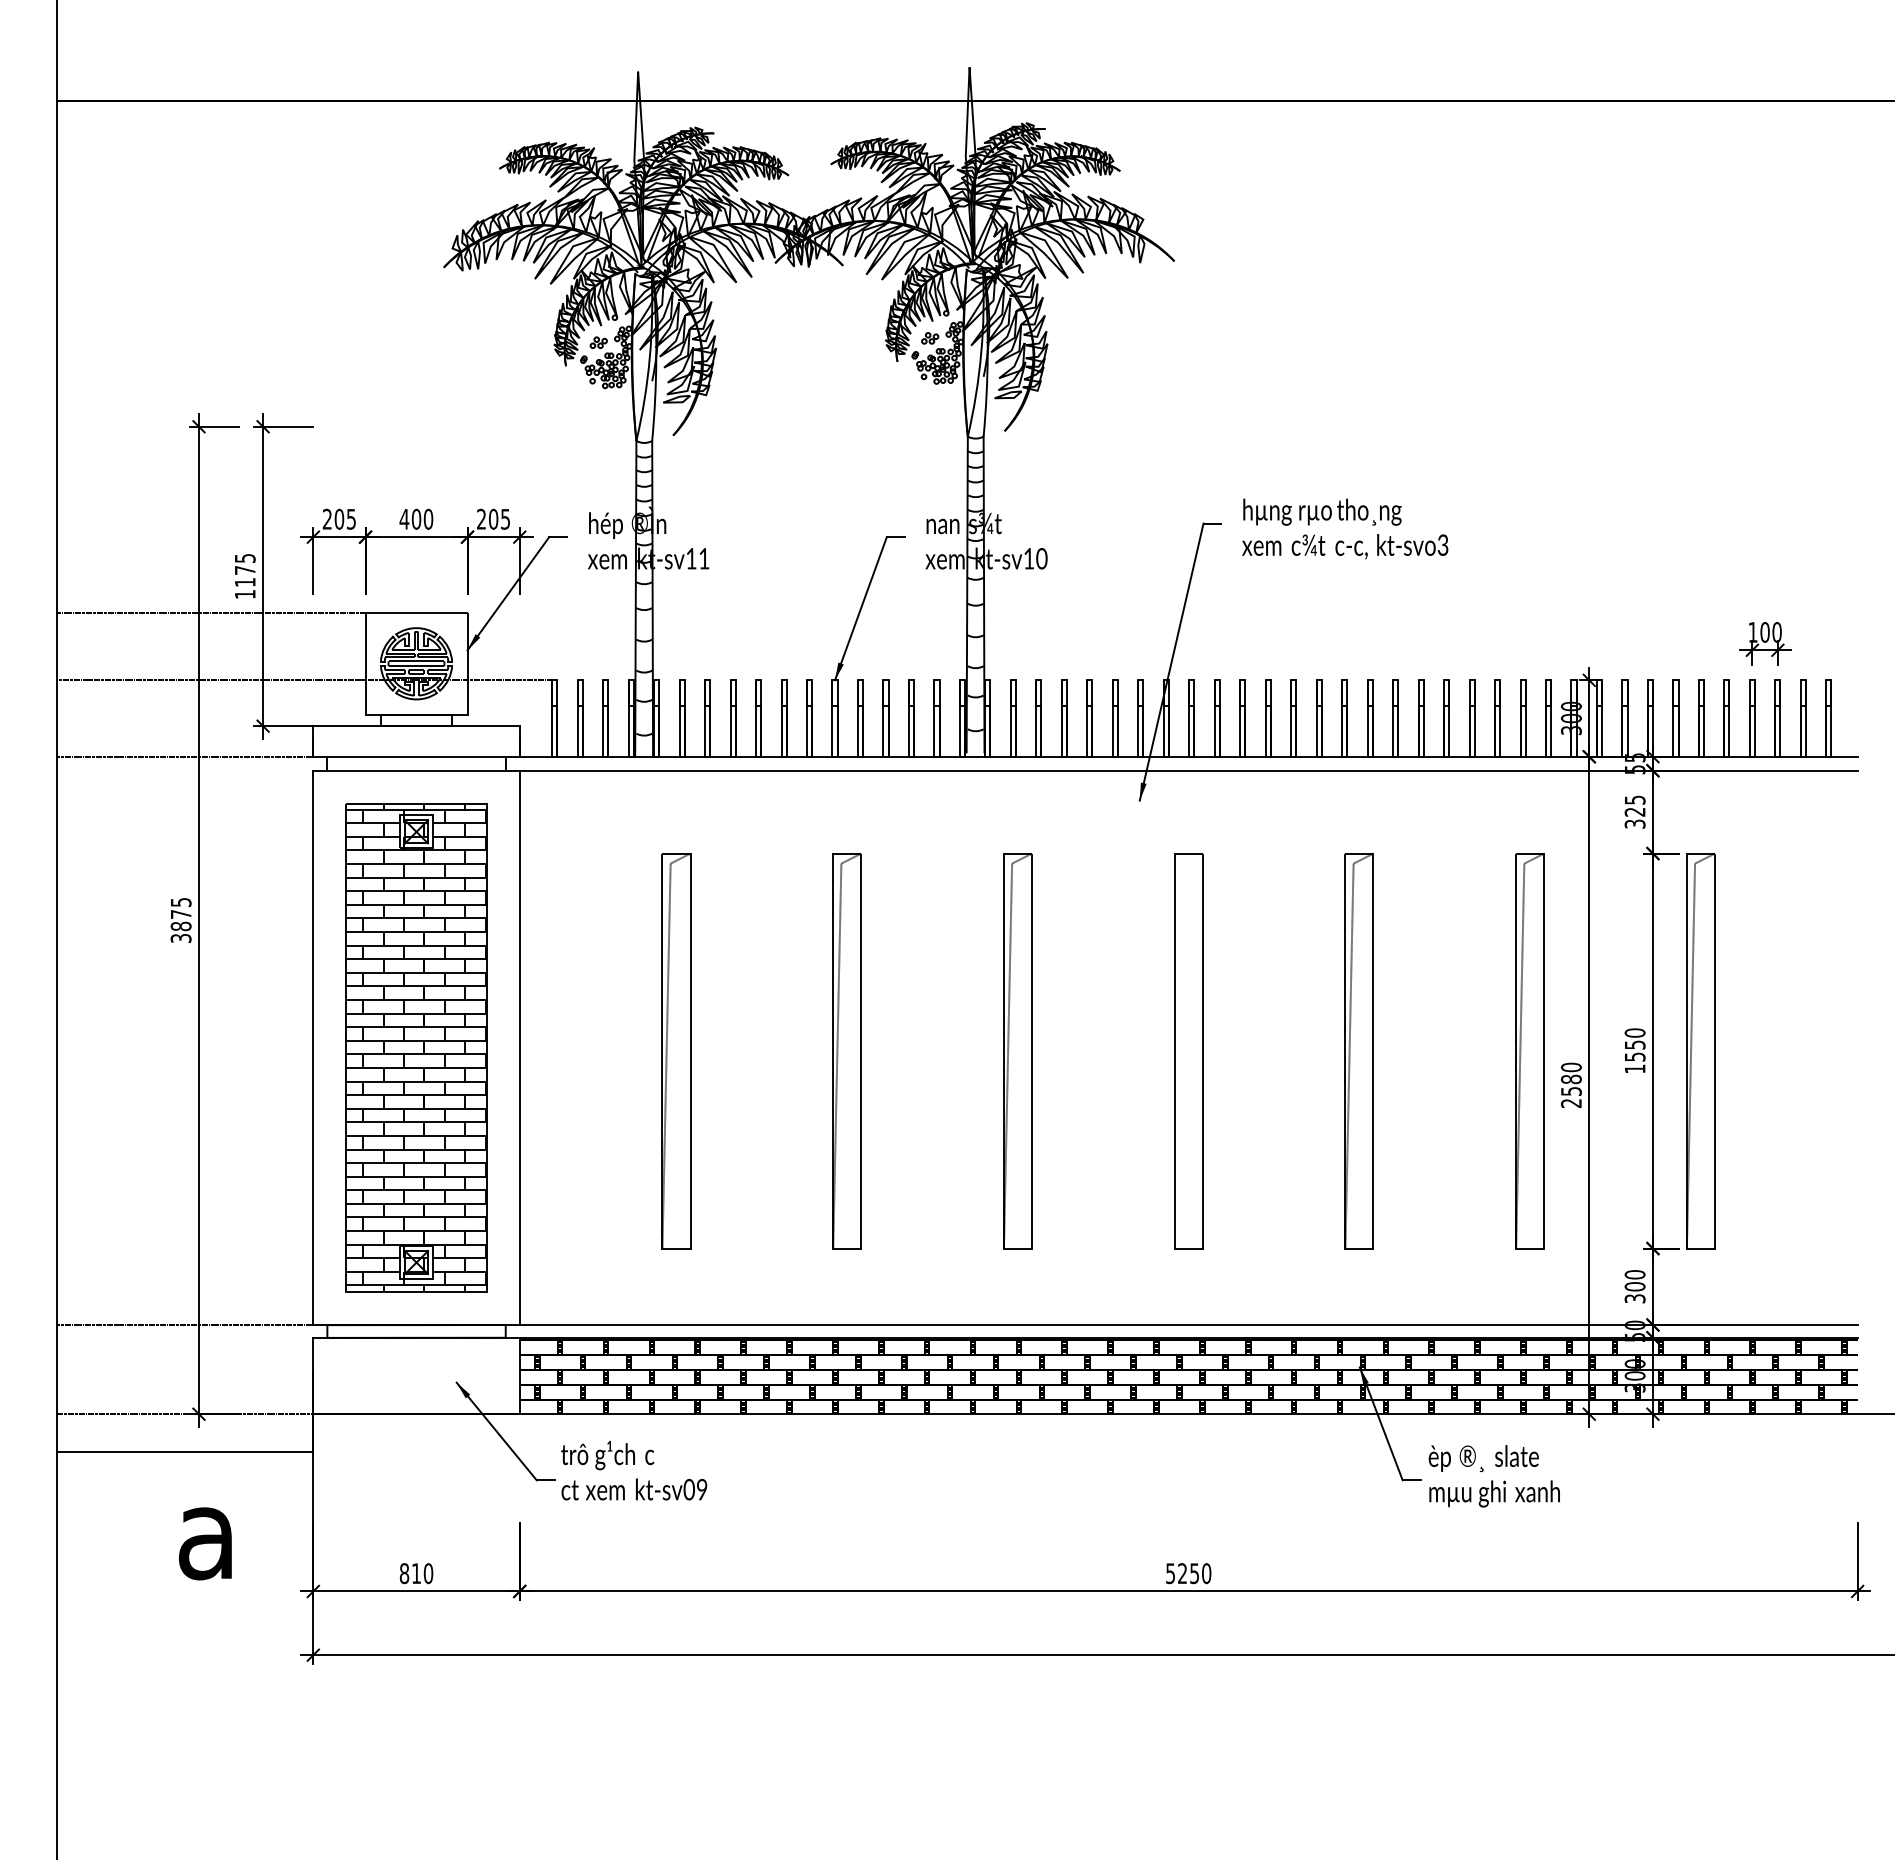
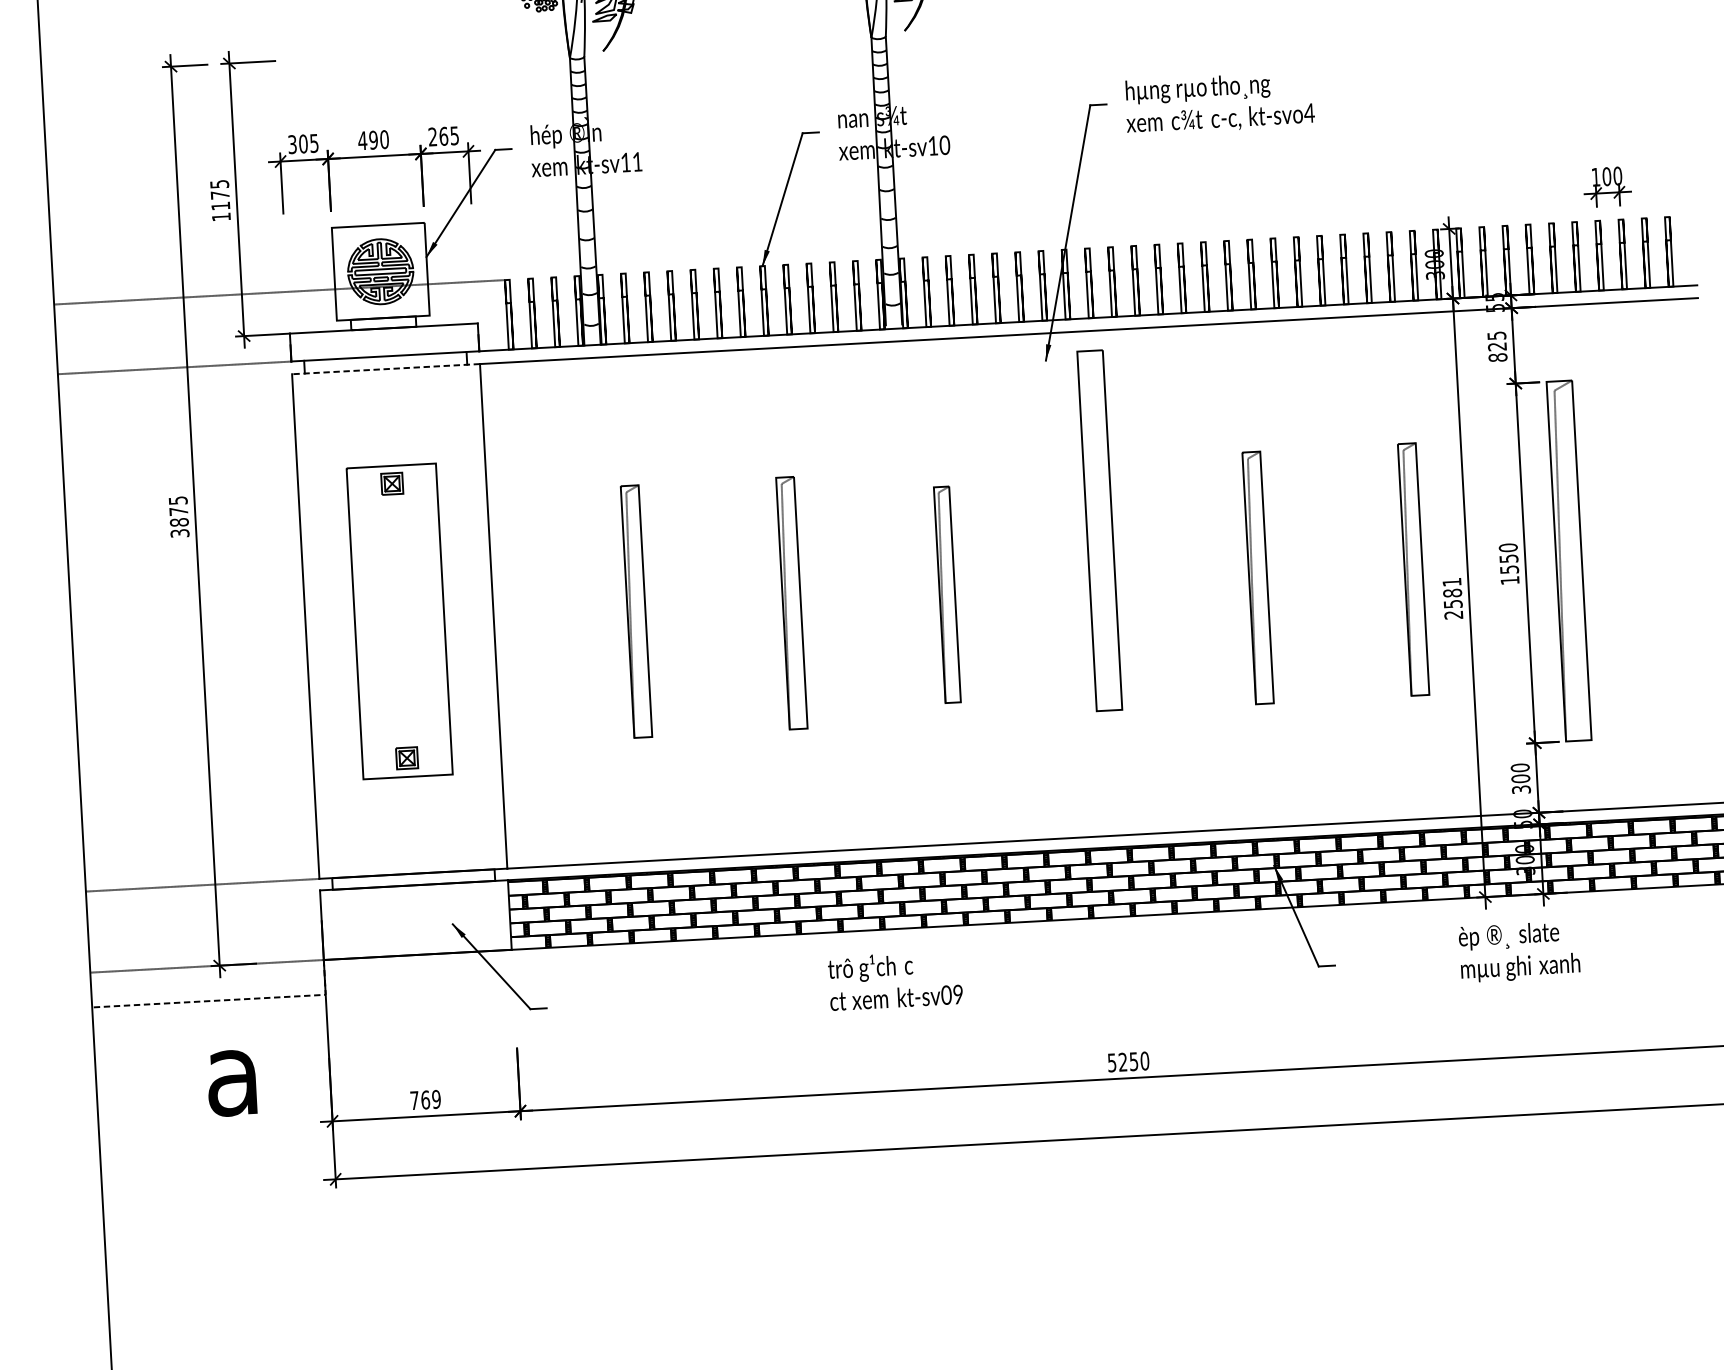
text: (493, 518) -> (443, 135), 205 -> 265
text: (327, 519) -> (292, 144), 205 -> 305
text: (416, 519) -> (373, 140), 400 -> 490
text: (1442, 544) -> (1308, 112), kt-svo3 -> kt-svo4
line: (210, 612) -> (190, 235), removed
line: (416, 770) -> (385, 368), solid -> dashed
text: (1634, 823) -> (1497, 357), 325 -> 825
part: (416, 1047) -> (399, 621), size x0.7
part: (676, 1051) -> (636, 611), size x0.7
part: (846, 1051) -> (791, 603), size x0.7
part: (1017, 1051) -> (946, 595), size x0.6
part: (1188, 1051) -> (1099, 531), moved
part: (1358, 1051) -> (1257, 578), size x0.7
part: (1529, 1051) -> (1413, 569), size x0.7
text: (1571, 1067) -> (1452, 582), 2580 -> 2581
line: (204, 1452) -> (226, 1000), solid -> dashed
text: (634, 1470) -> (895, 980), moved
text: (1493, 1476) -> (1518, 952), moved
text: (416, 1573) -> (425, 1099), 810 -> 769

